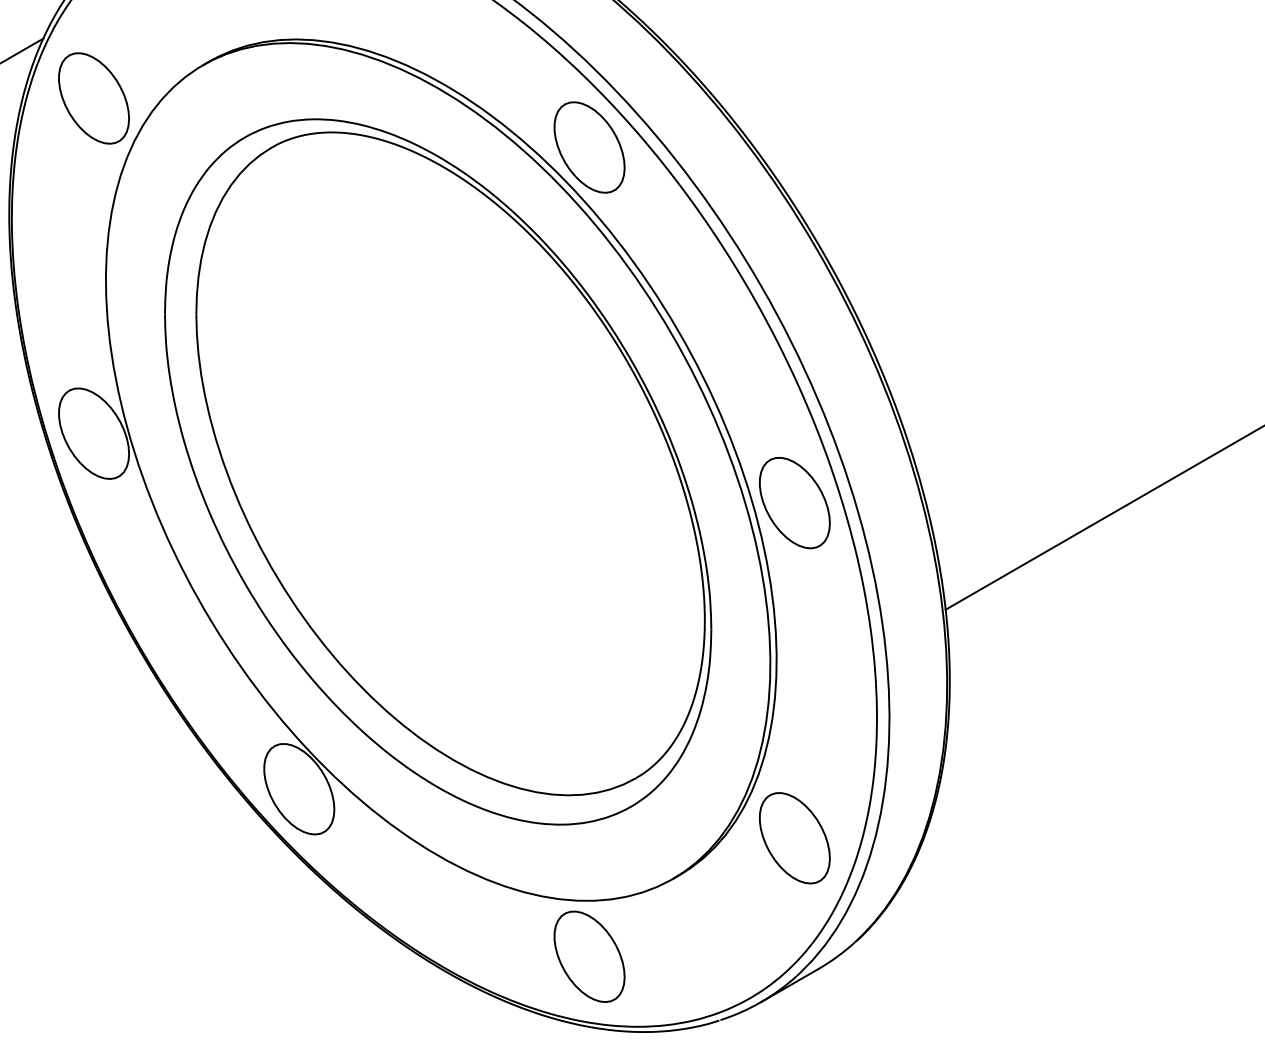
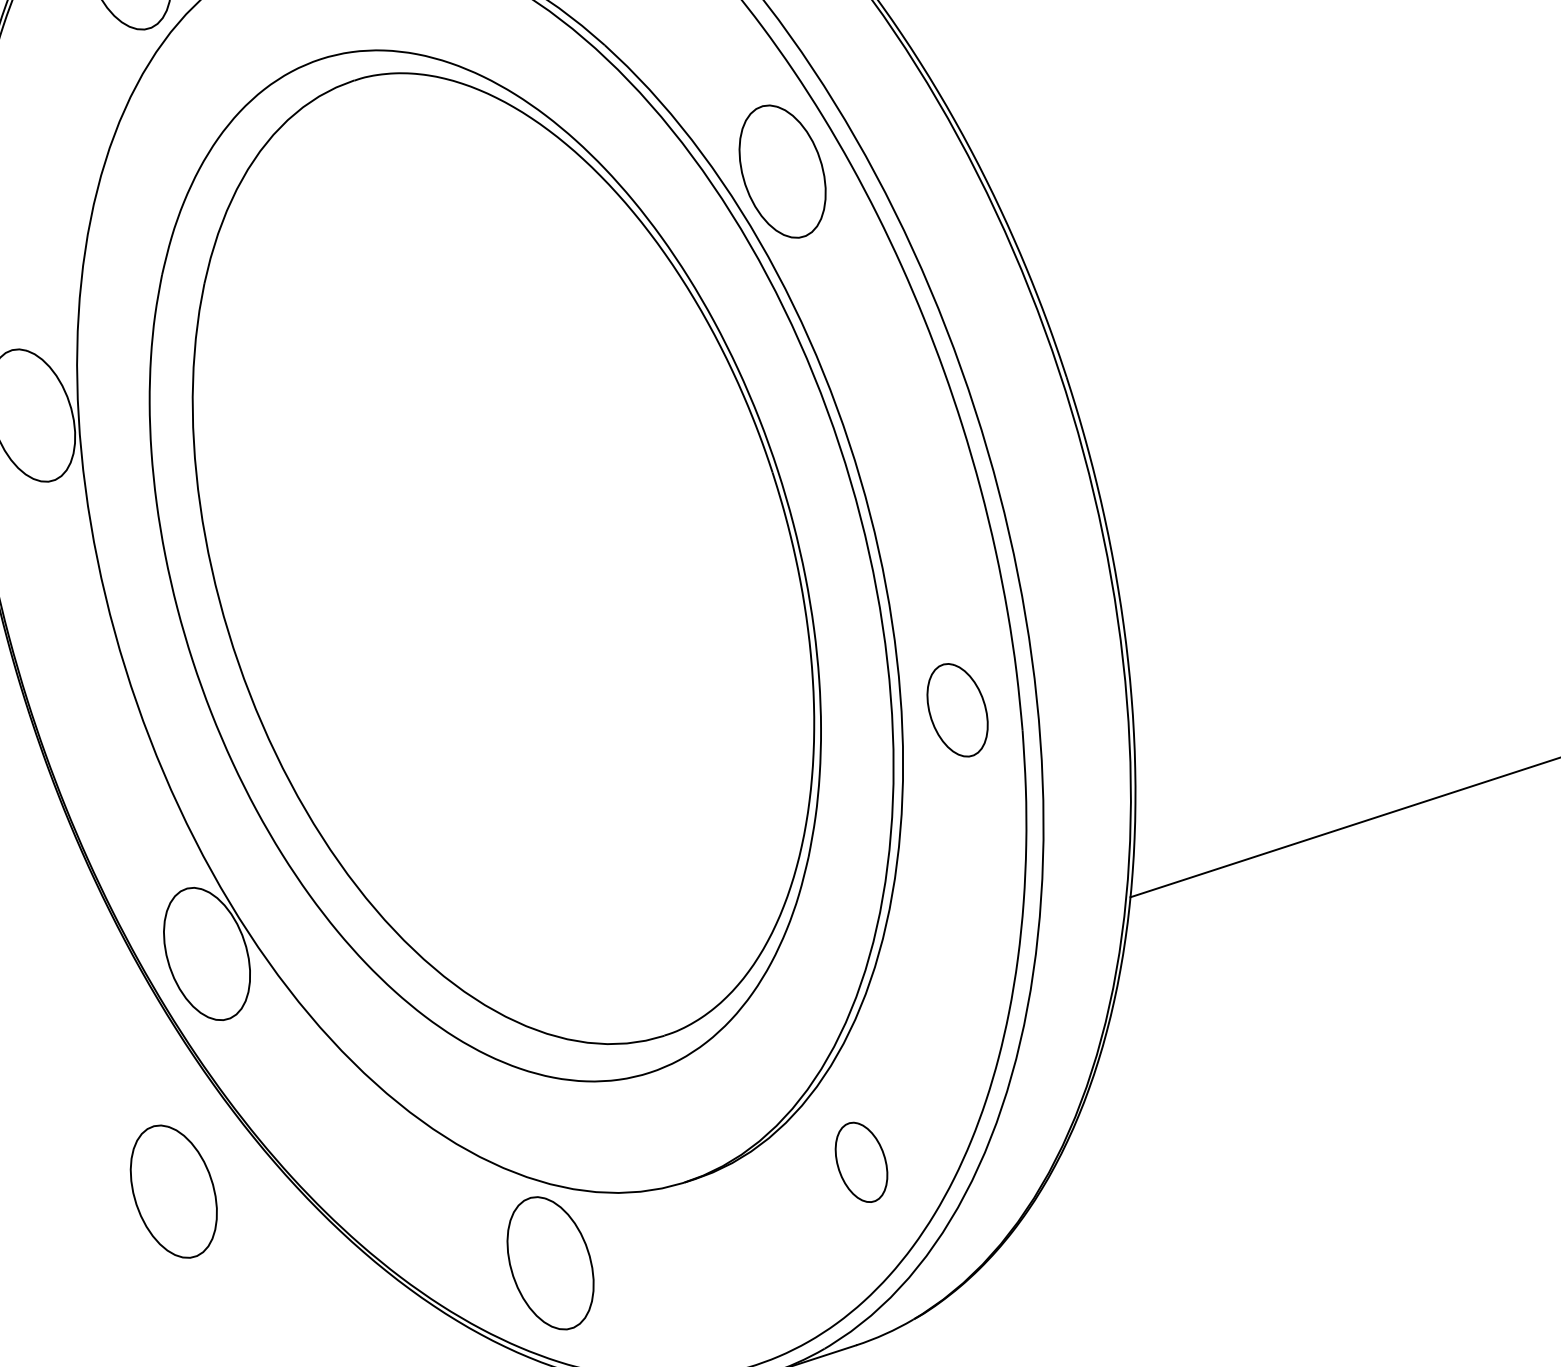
part: (794, 503) -> (957, 710), size x0.7
part: (794, 838) -> (860, 1162), size x0.6
part: (311, 962) -> (173, 1191), added

